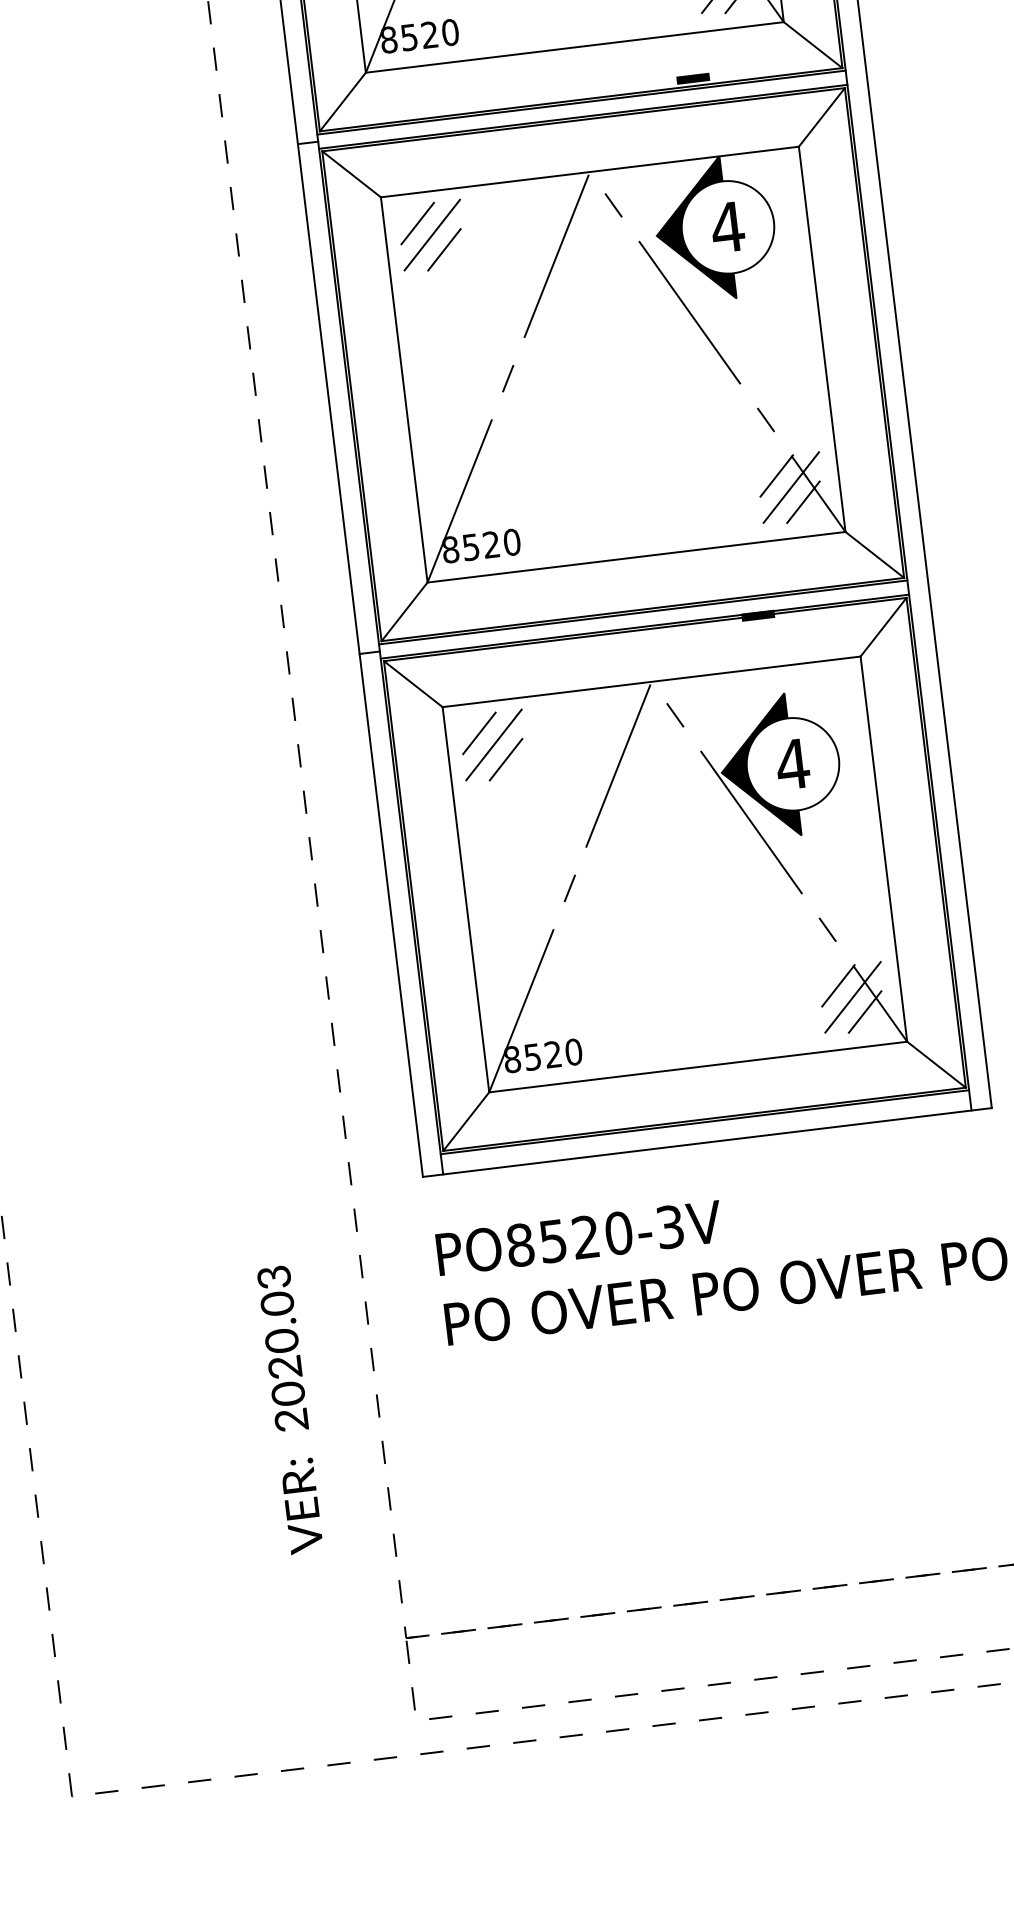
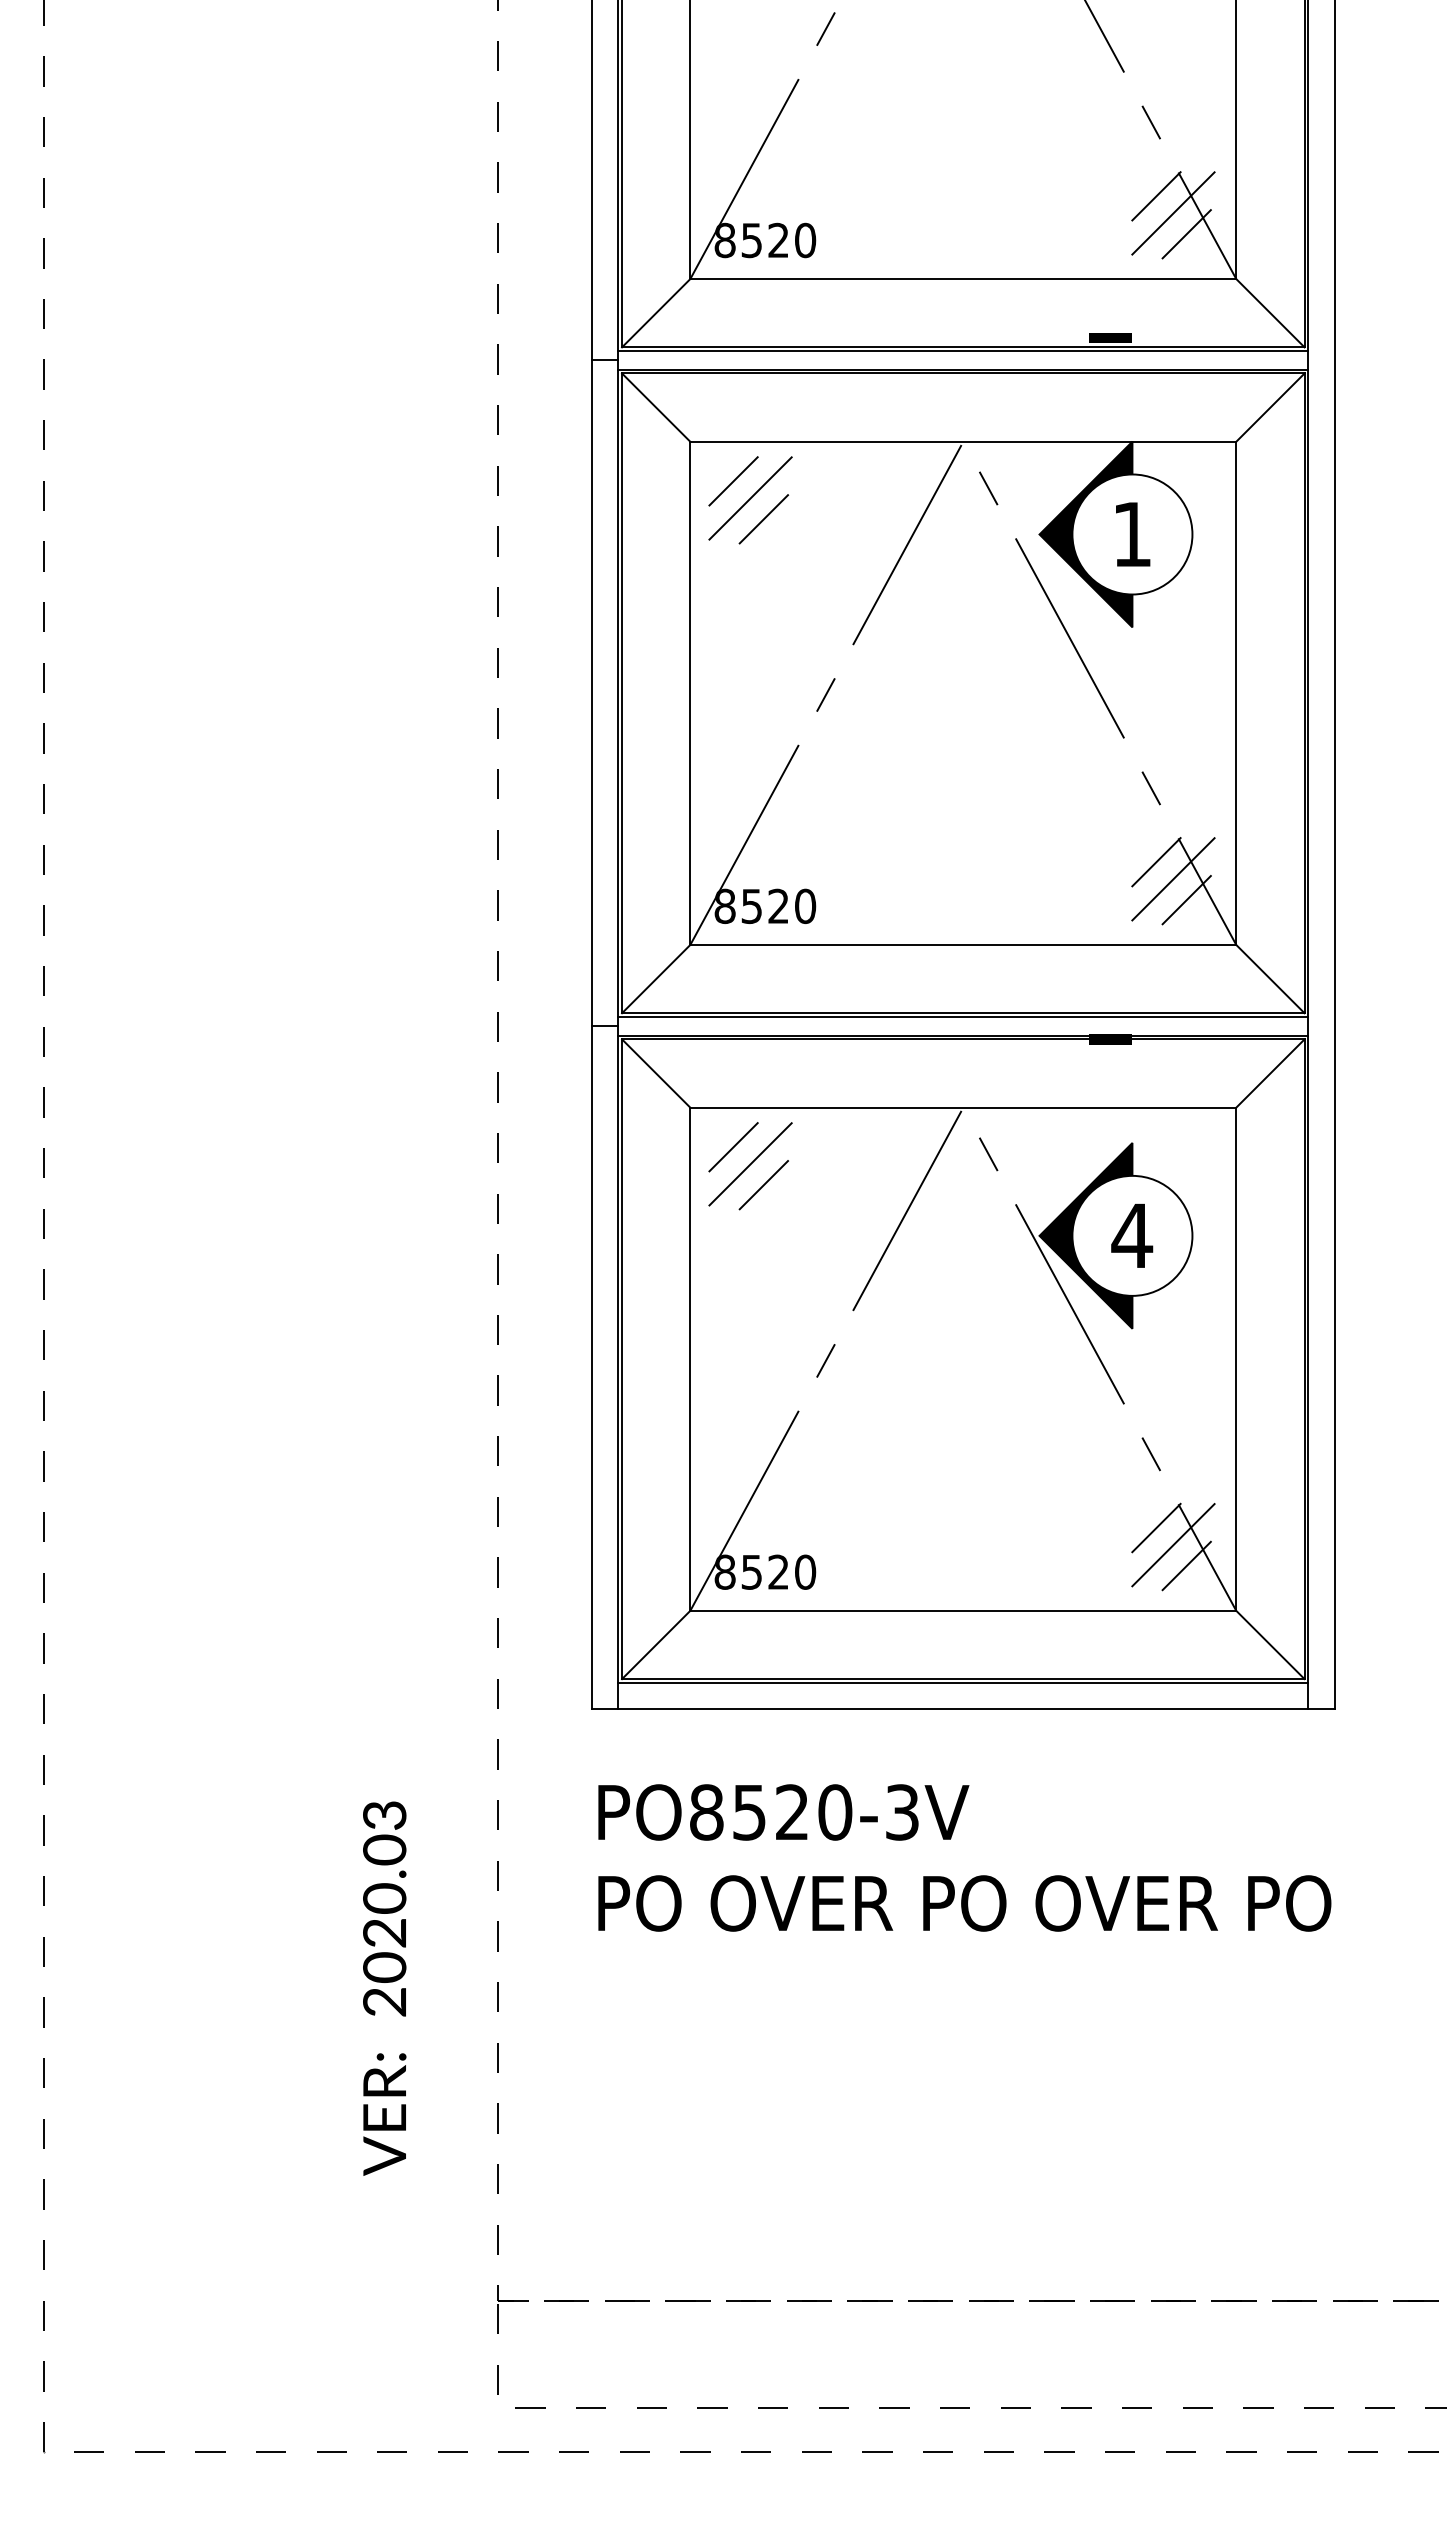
text: (728, 227) -> (1132, 534), 4 -> 1

